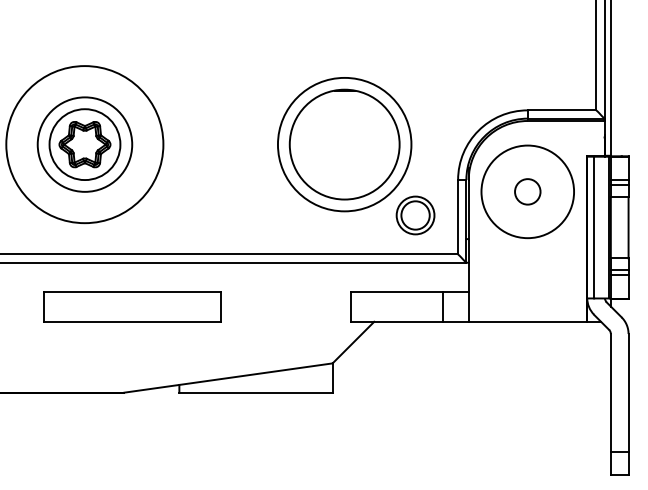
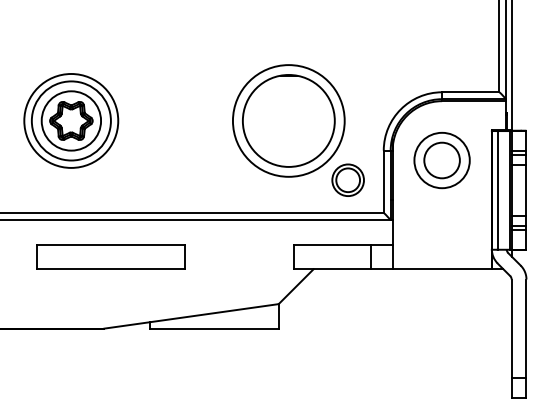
circle: (84, 144) -> (70, 120), size x0.71
circle: (527, 191) -> (441, 160), size x0.71
circle: (527, 191) -> (441, 160), size x1.67

